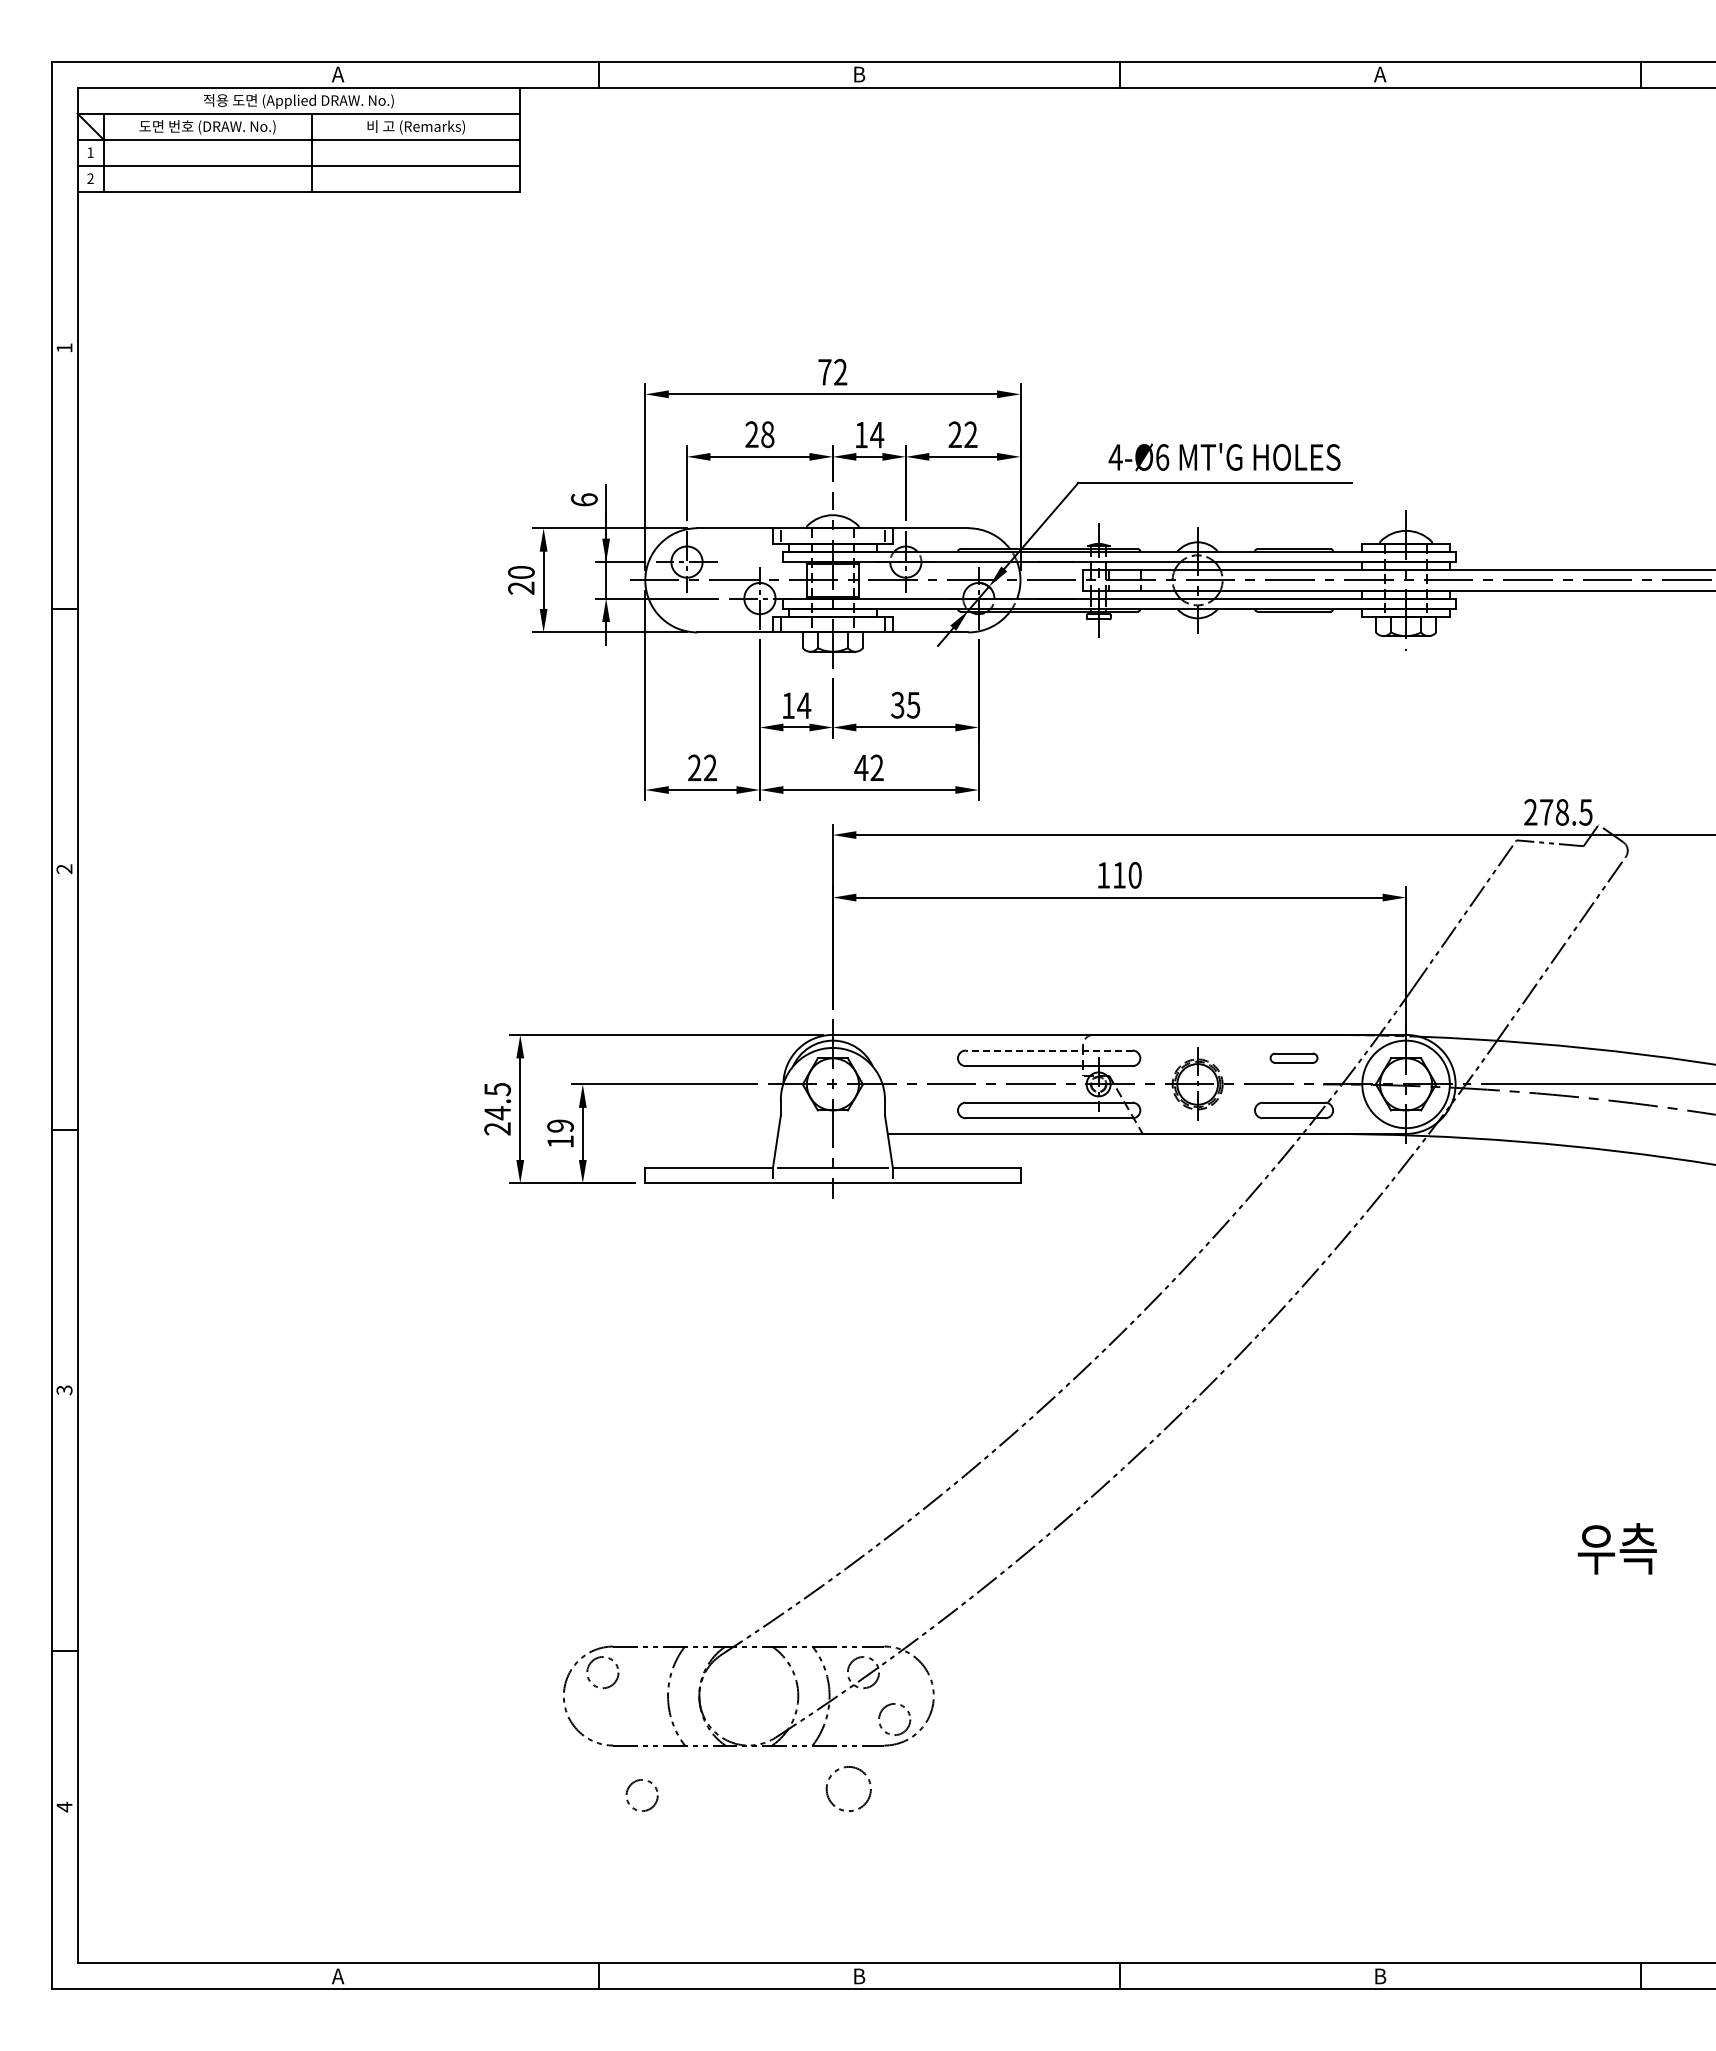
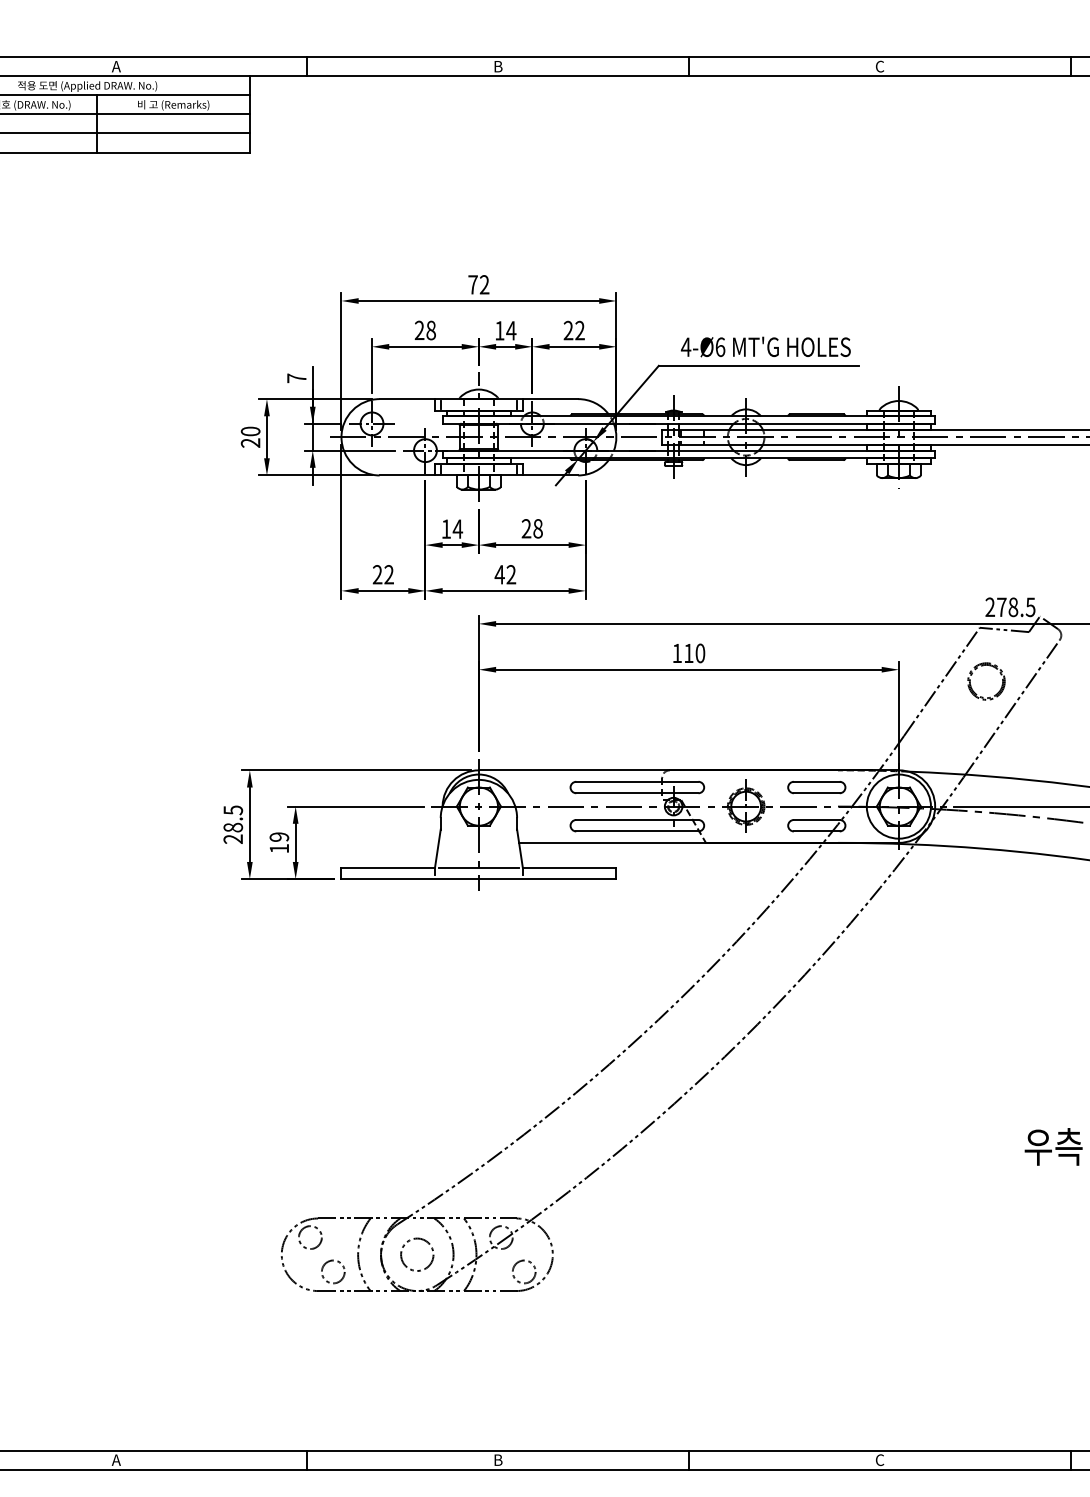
text: (1380, 74) -> (880, 66), A -> C
text: (584, 499) -> (296, 378), 6 -> 7
text: (905, 705) -> (532, 528), 35 -> 28
part: (1522, 892) -> (984, 665), added
line: (1048, 1050) -> (636, 781), dashed -> solid
part: (1293, 1057) -> (816, 786), size x1.67
text: (497, 1113) -> (233, 827), 24.5 -> 28.5
circle: (848, 1789) -> (417, 1255), moved
circle: (641, 1795) -> (332, 1271), moved
text: (1380, 1976) -> (880, 1460), B -> C

